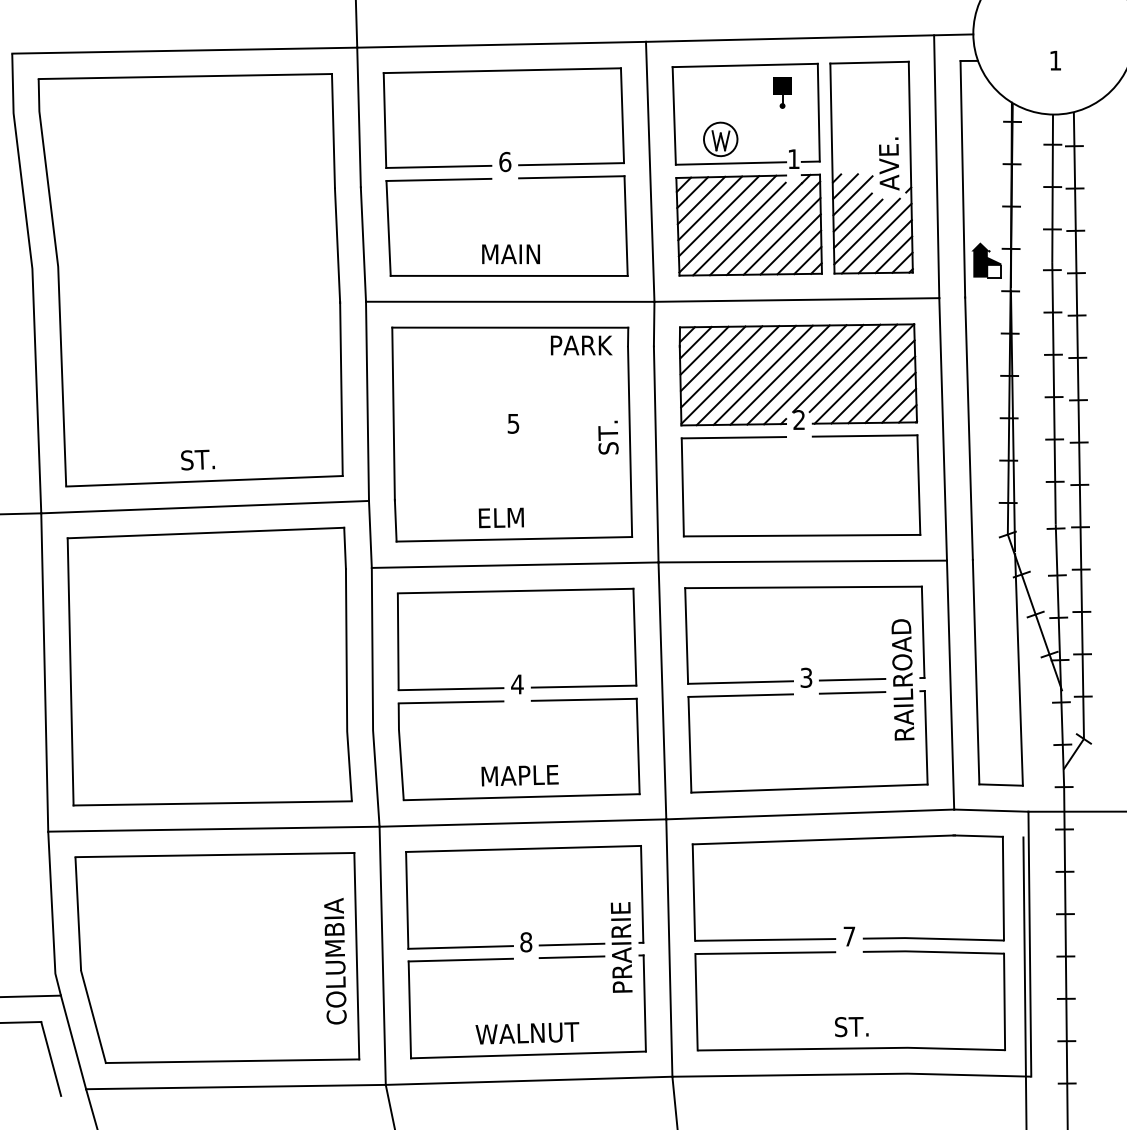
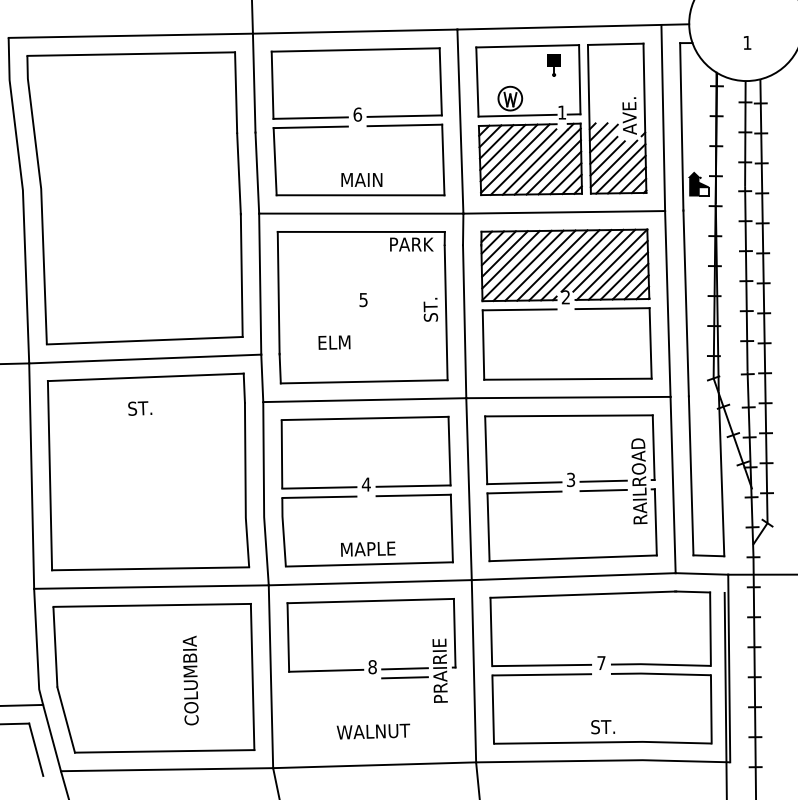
text: (197, 459) -> (139, 408), moved
text: (500, 517) -> (333, 342), moved
text: (335, 960) -> (190, 680), moved
part: (532, 1053) -> (377, 745), removed

